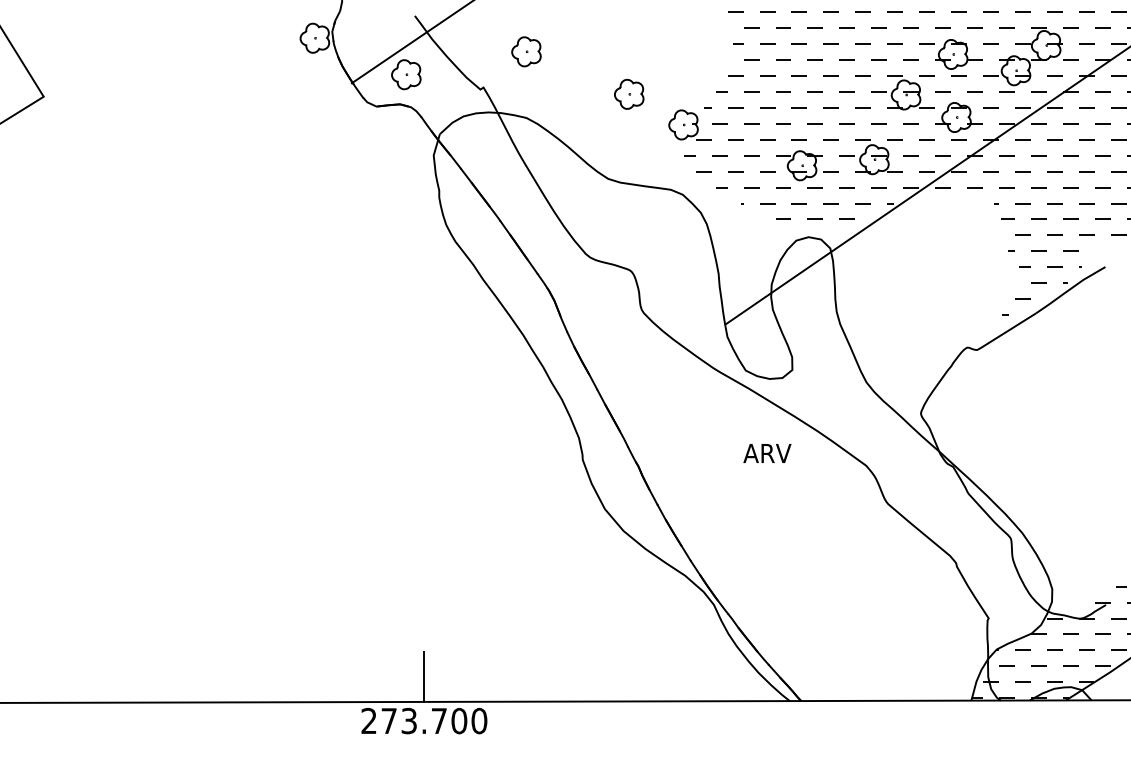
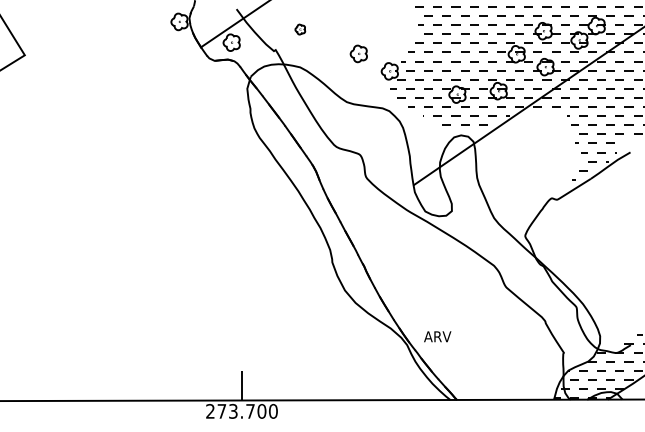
part: (526, 51) -> (300, 29), size x0.6
text: (767, 453) -> (437, 336), moved

